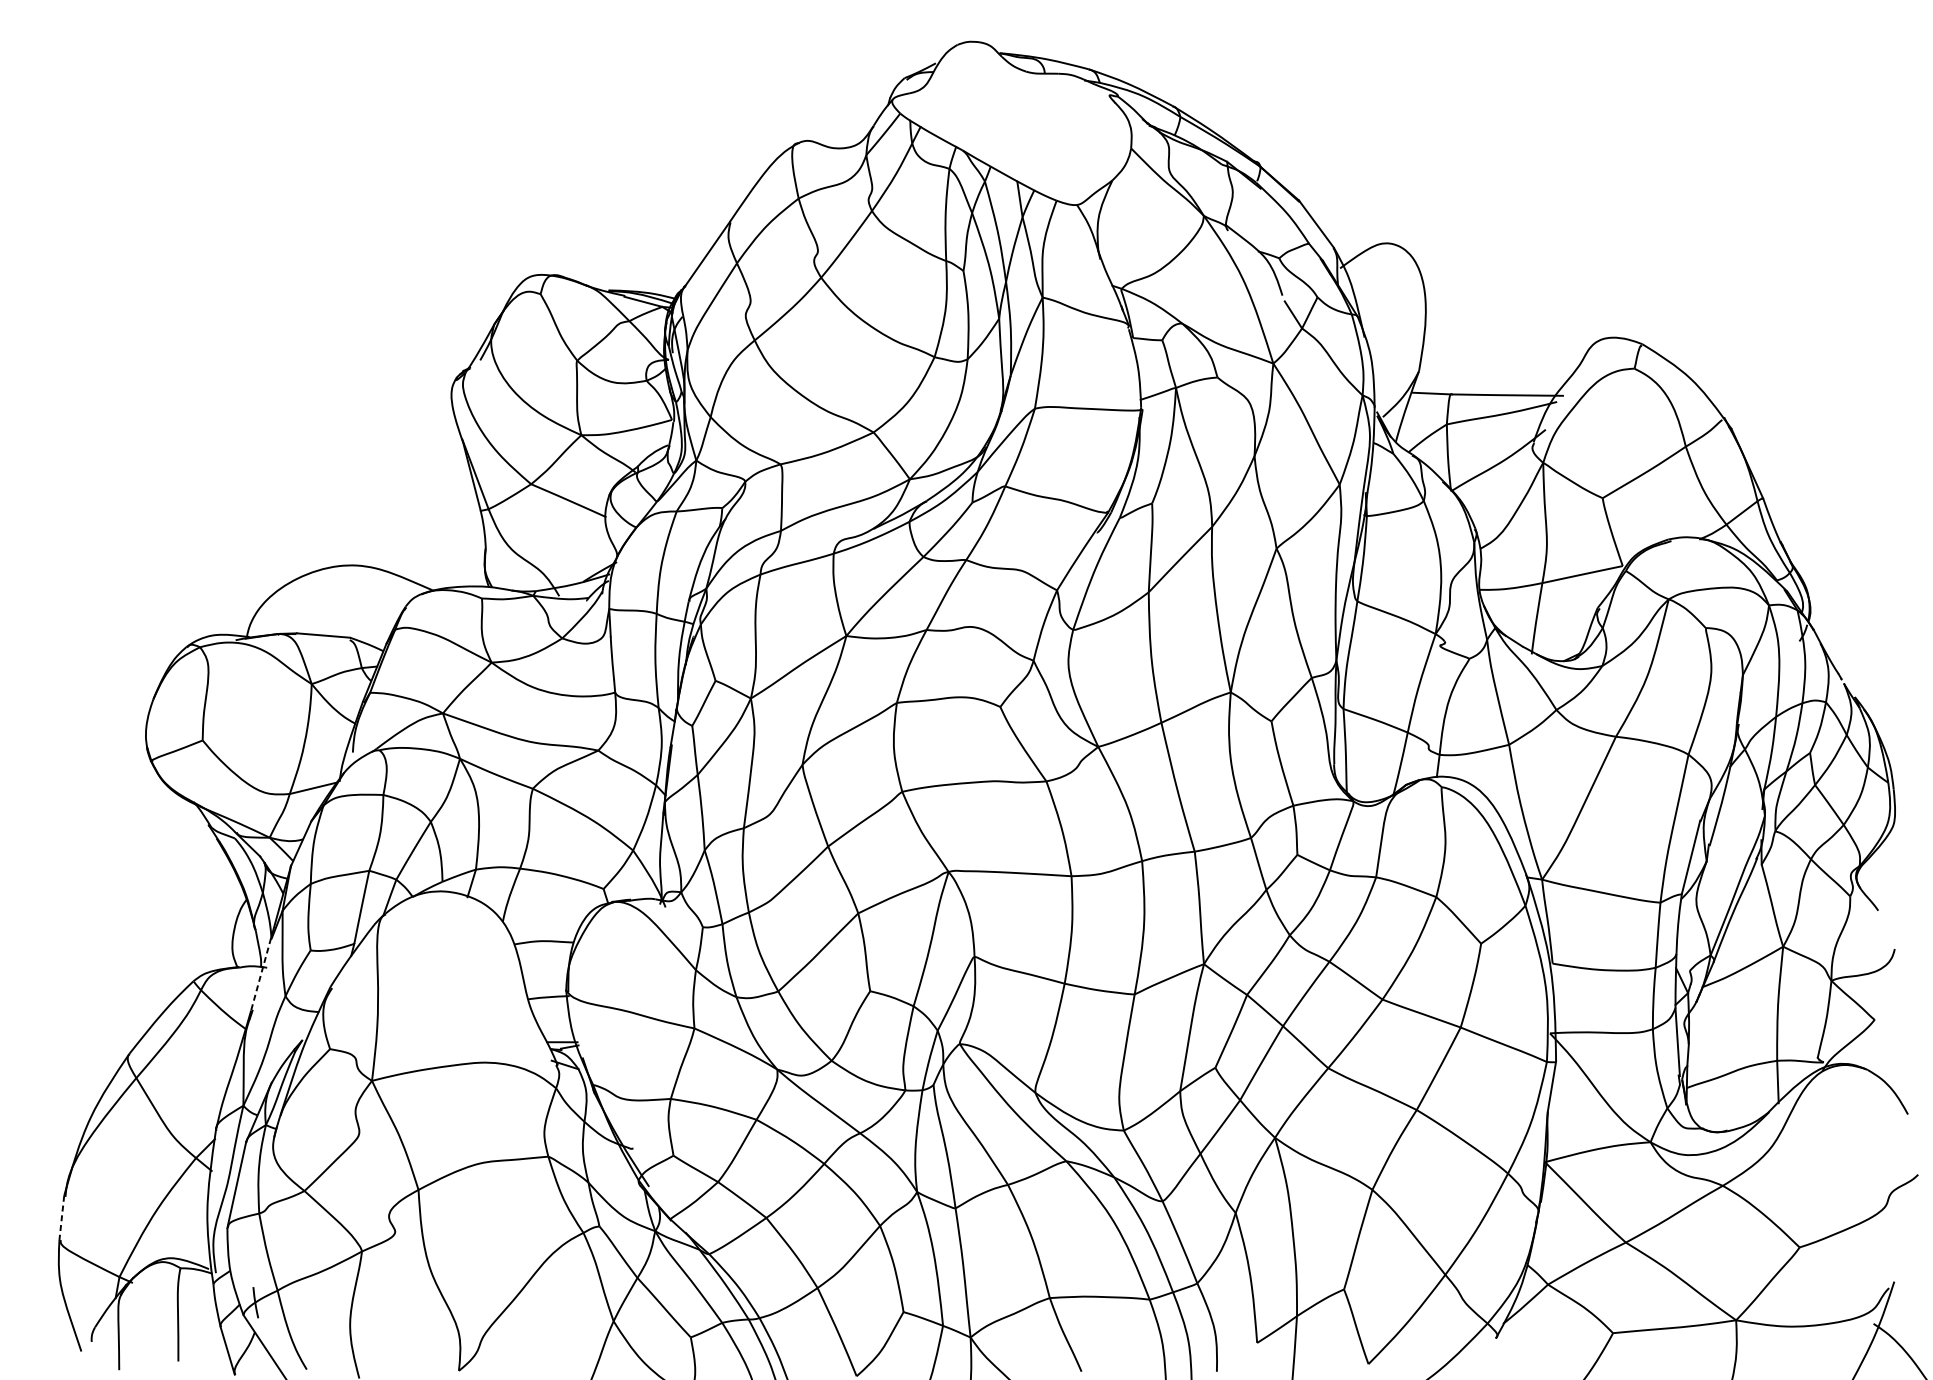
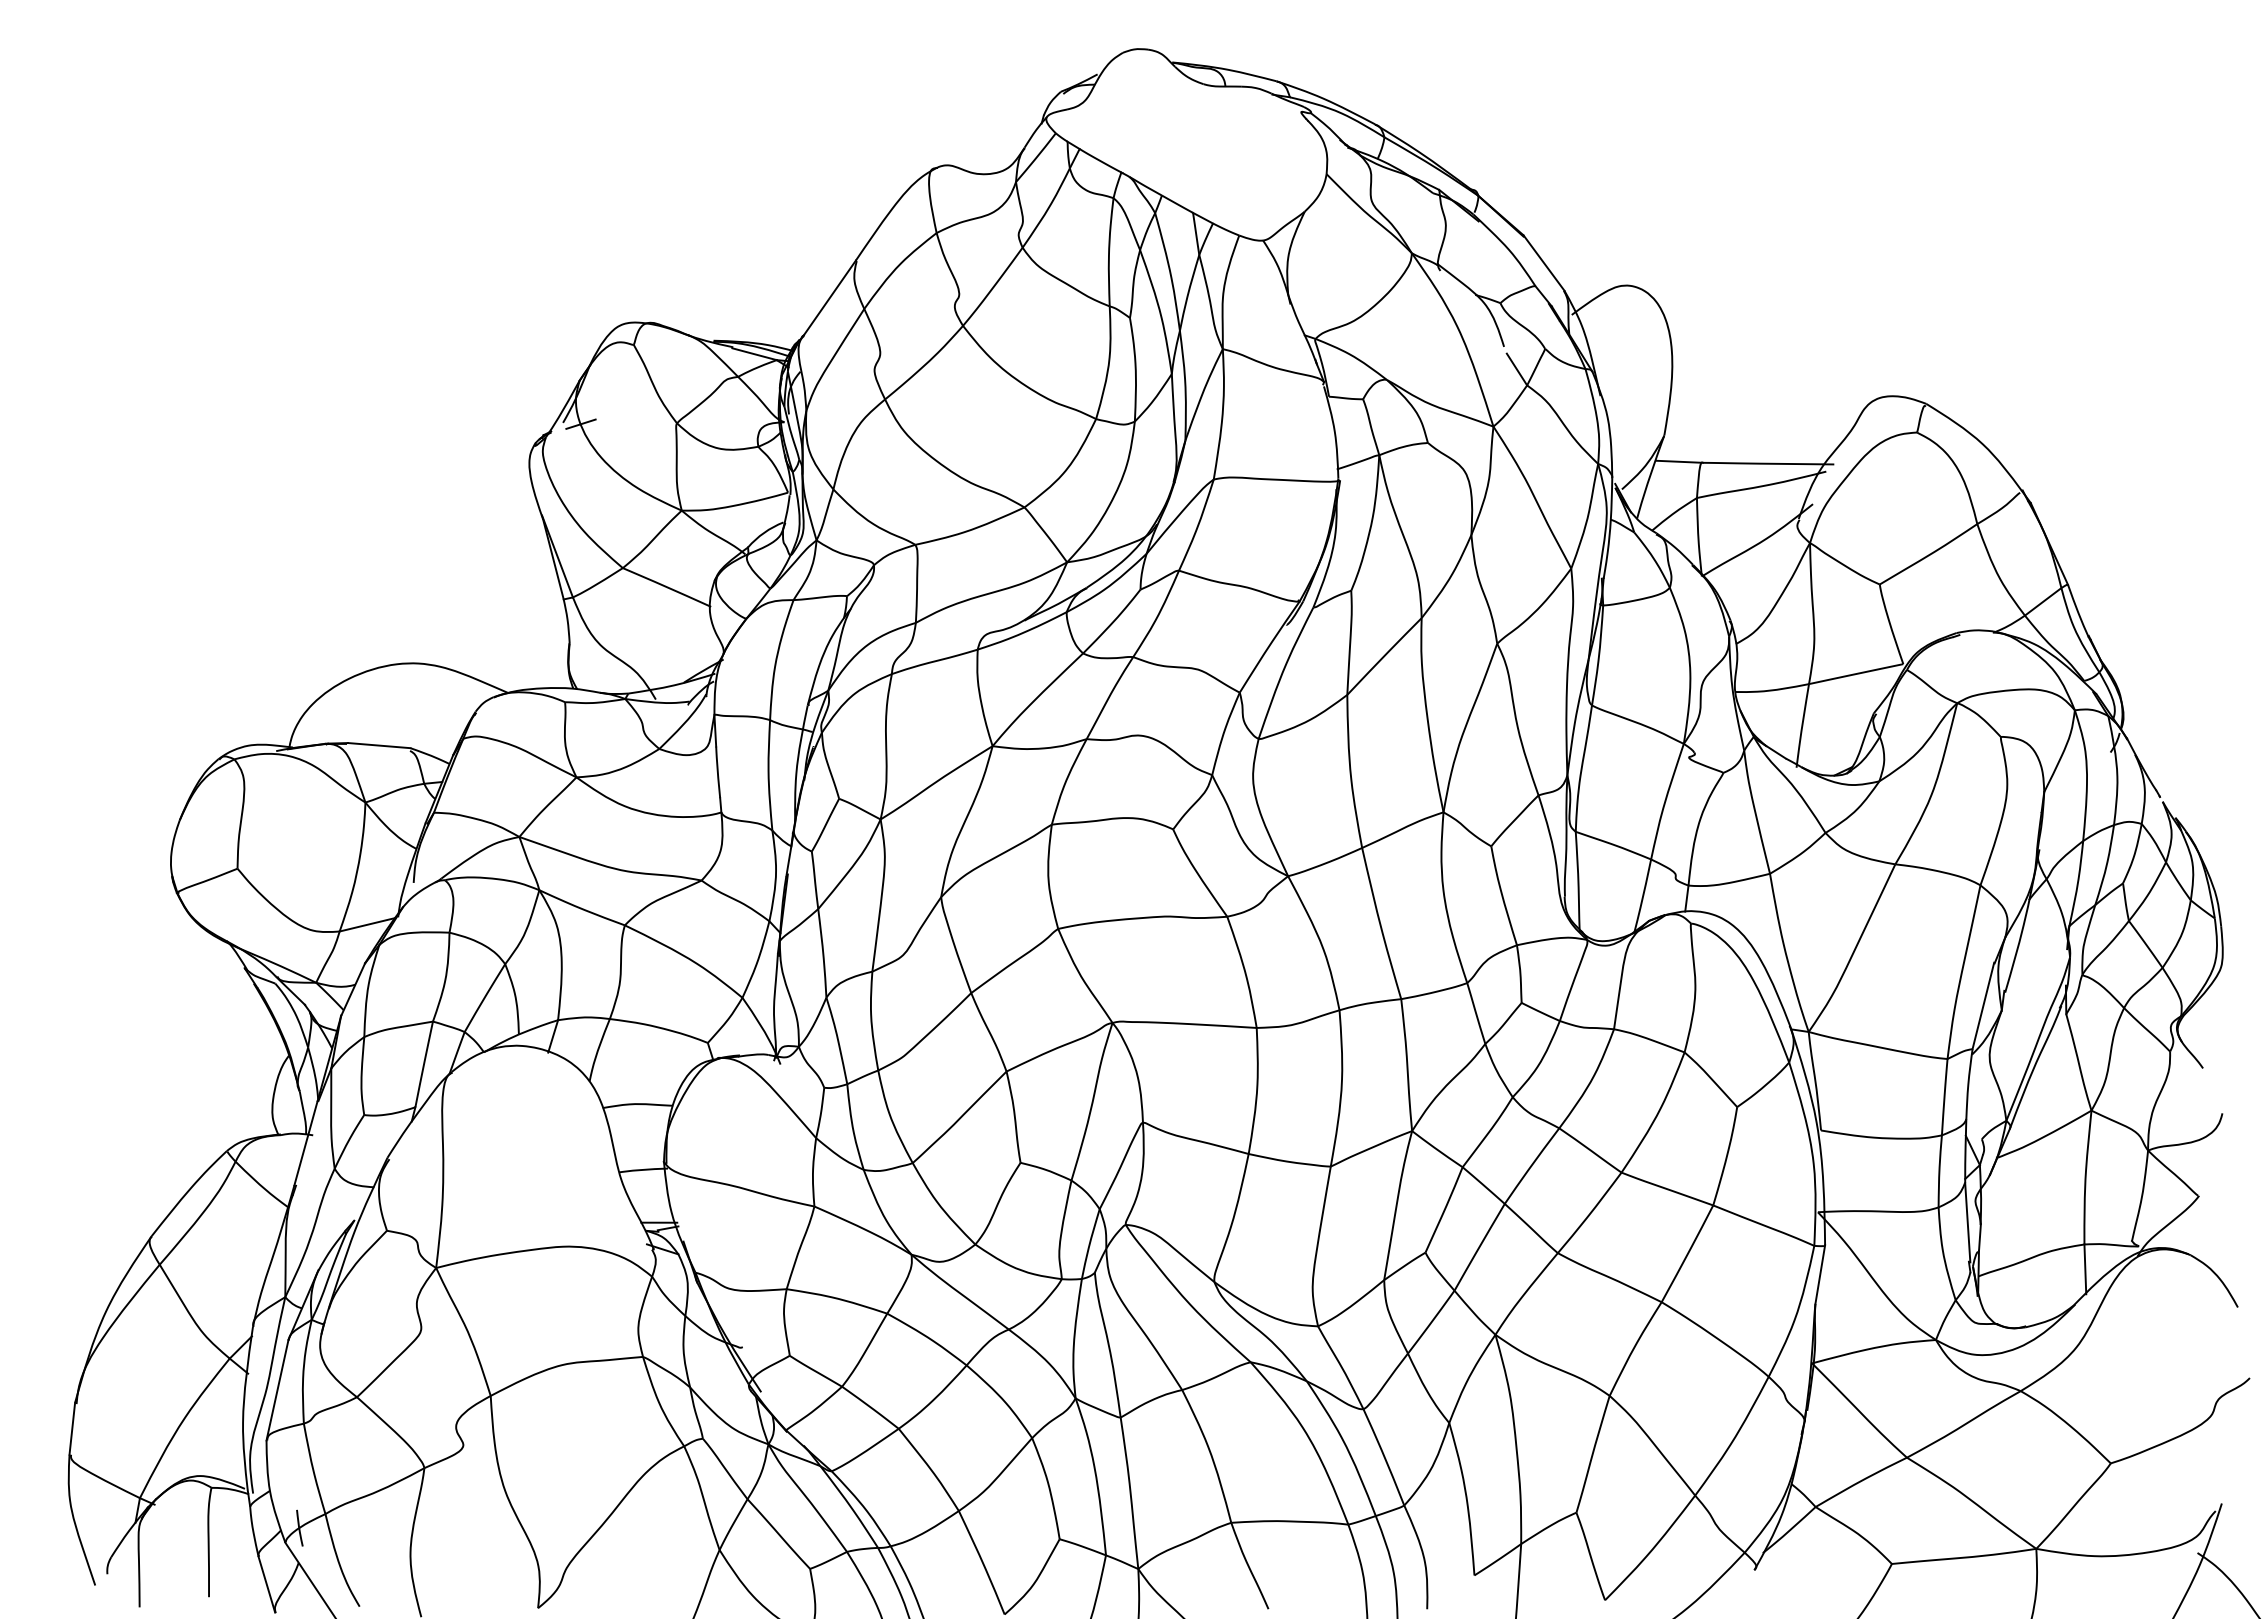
line: (495, 360) -> (580, 423), added
line: (261, 974) -> (306, 1143), dashed -> solid
line: (61, 1218) -> (72, 1429), dashed -> solid

